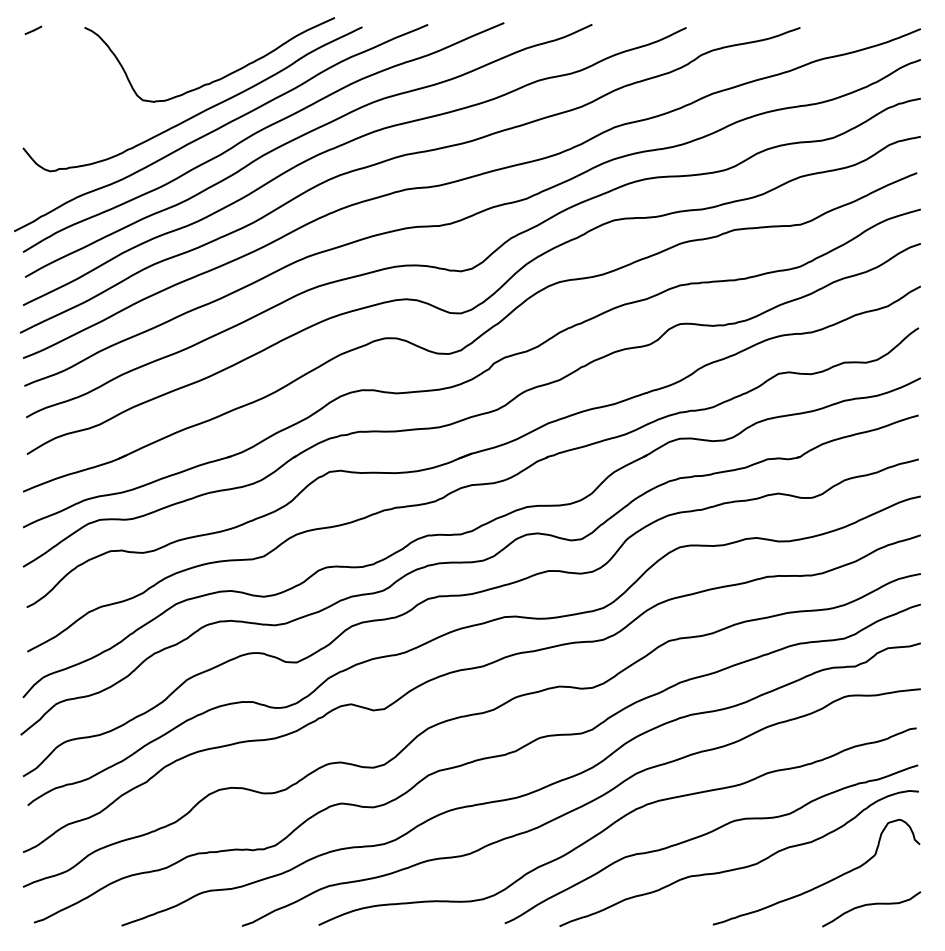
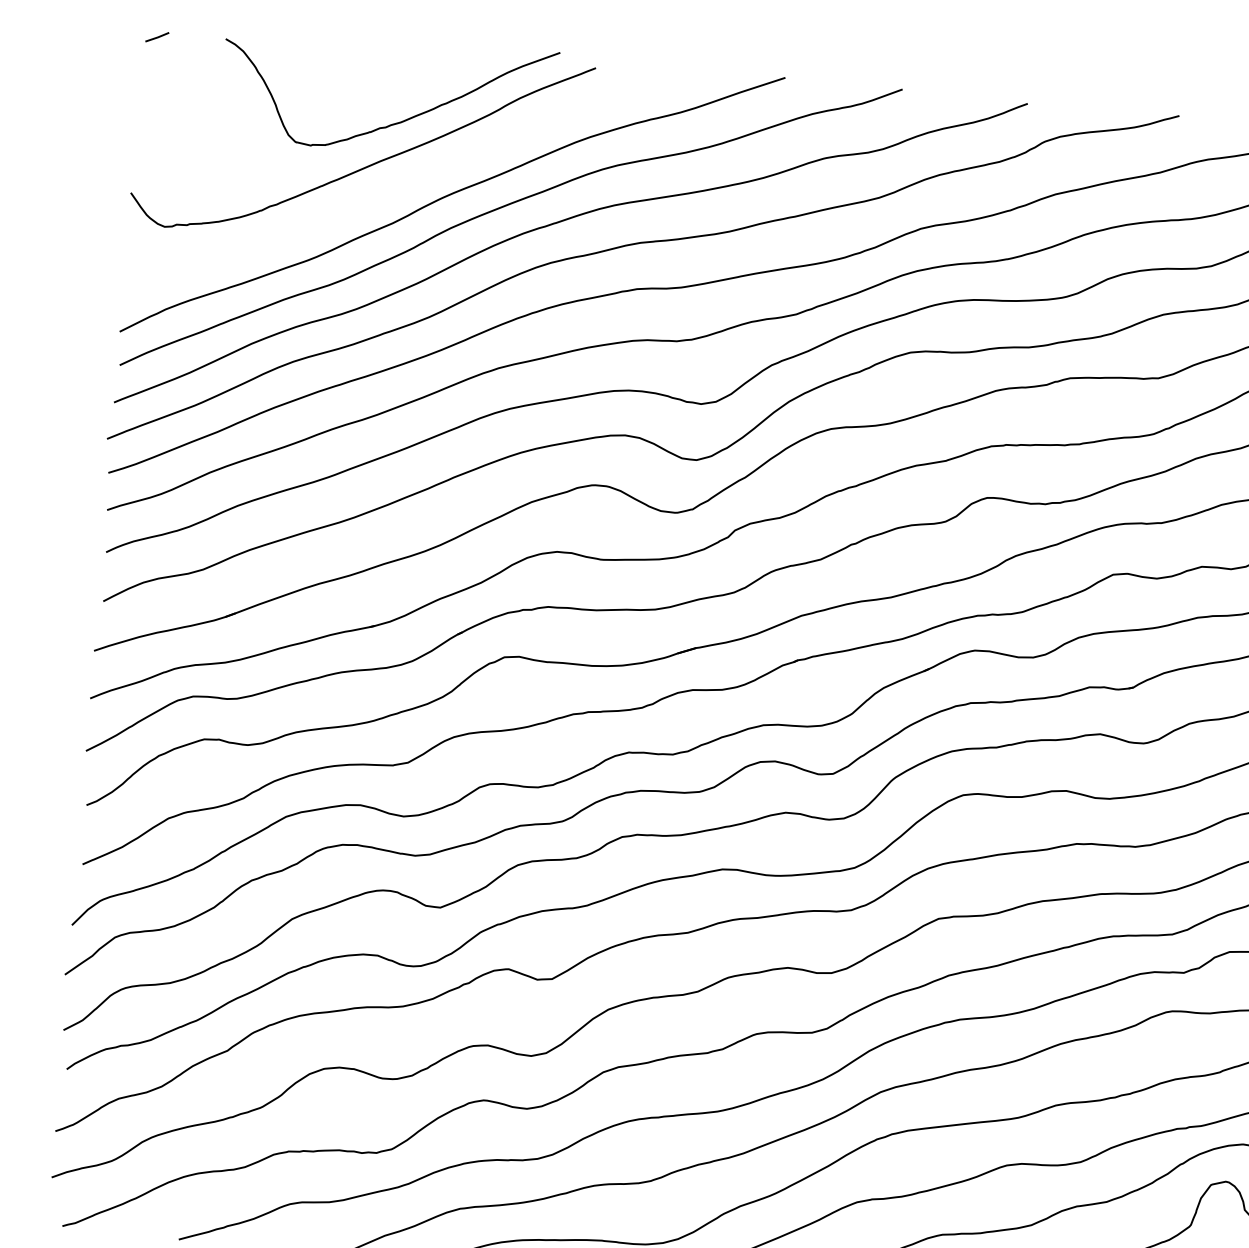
curve: (221, 127) -> (397, 186), removed

